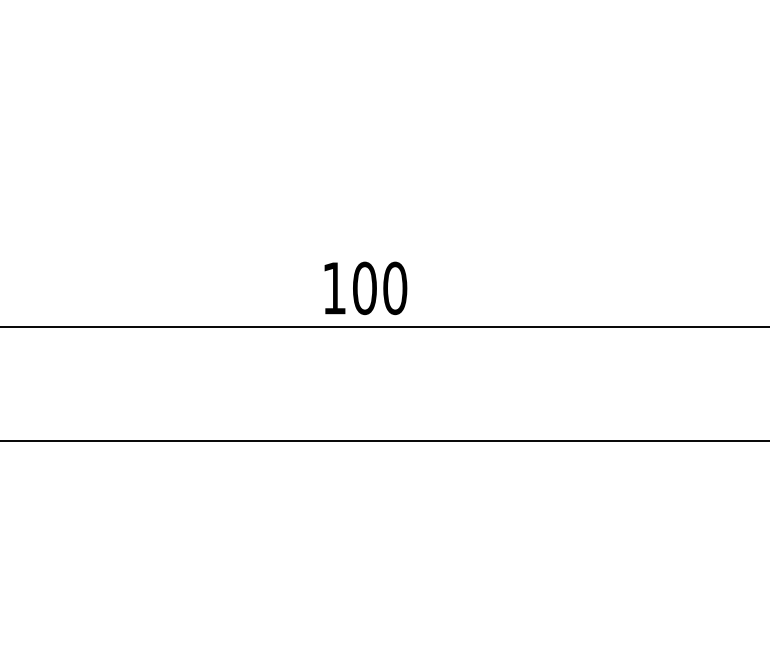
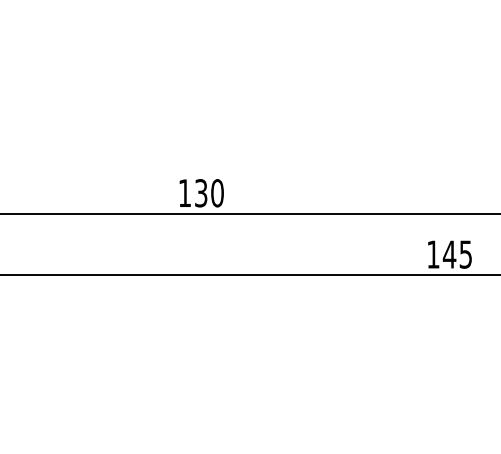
text: (363, 288) -> (200, 193), 100 -> 130

